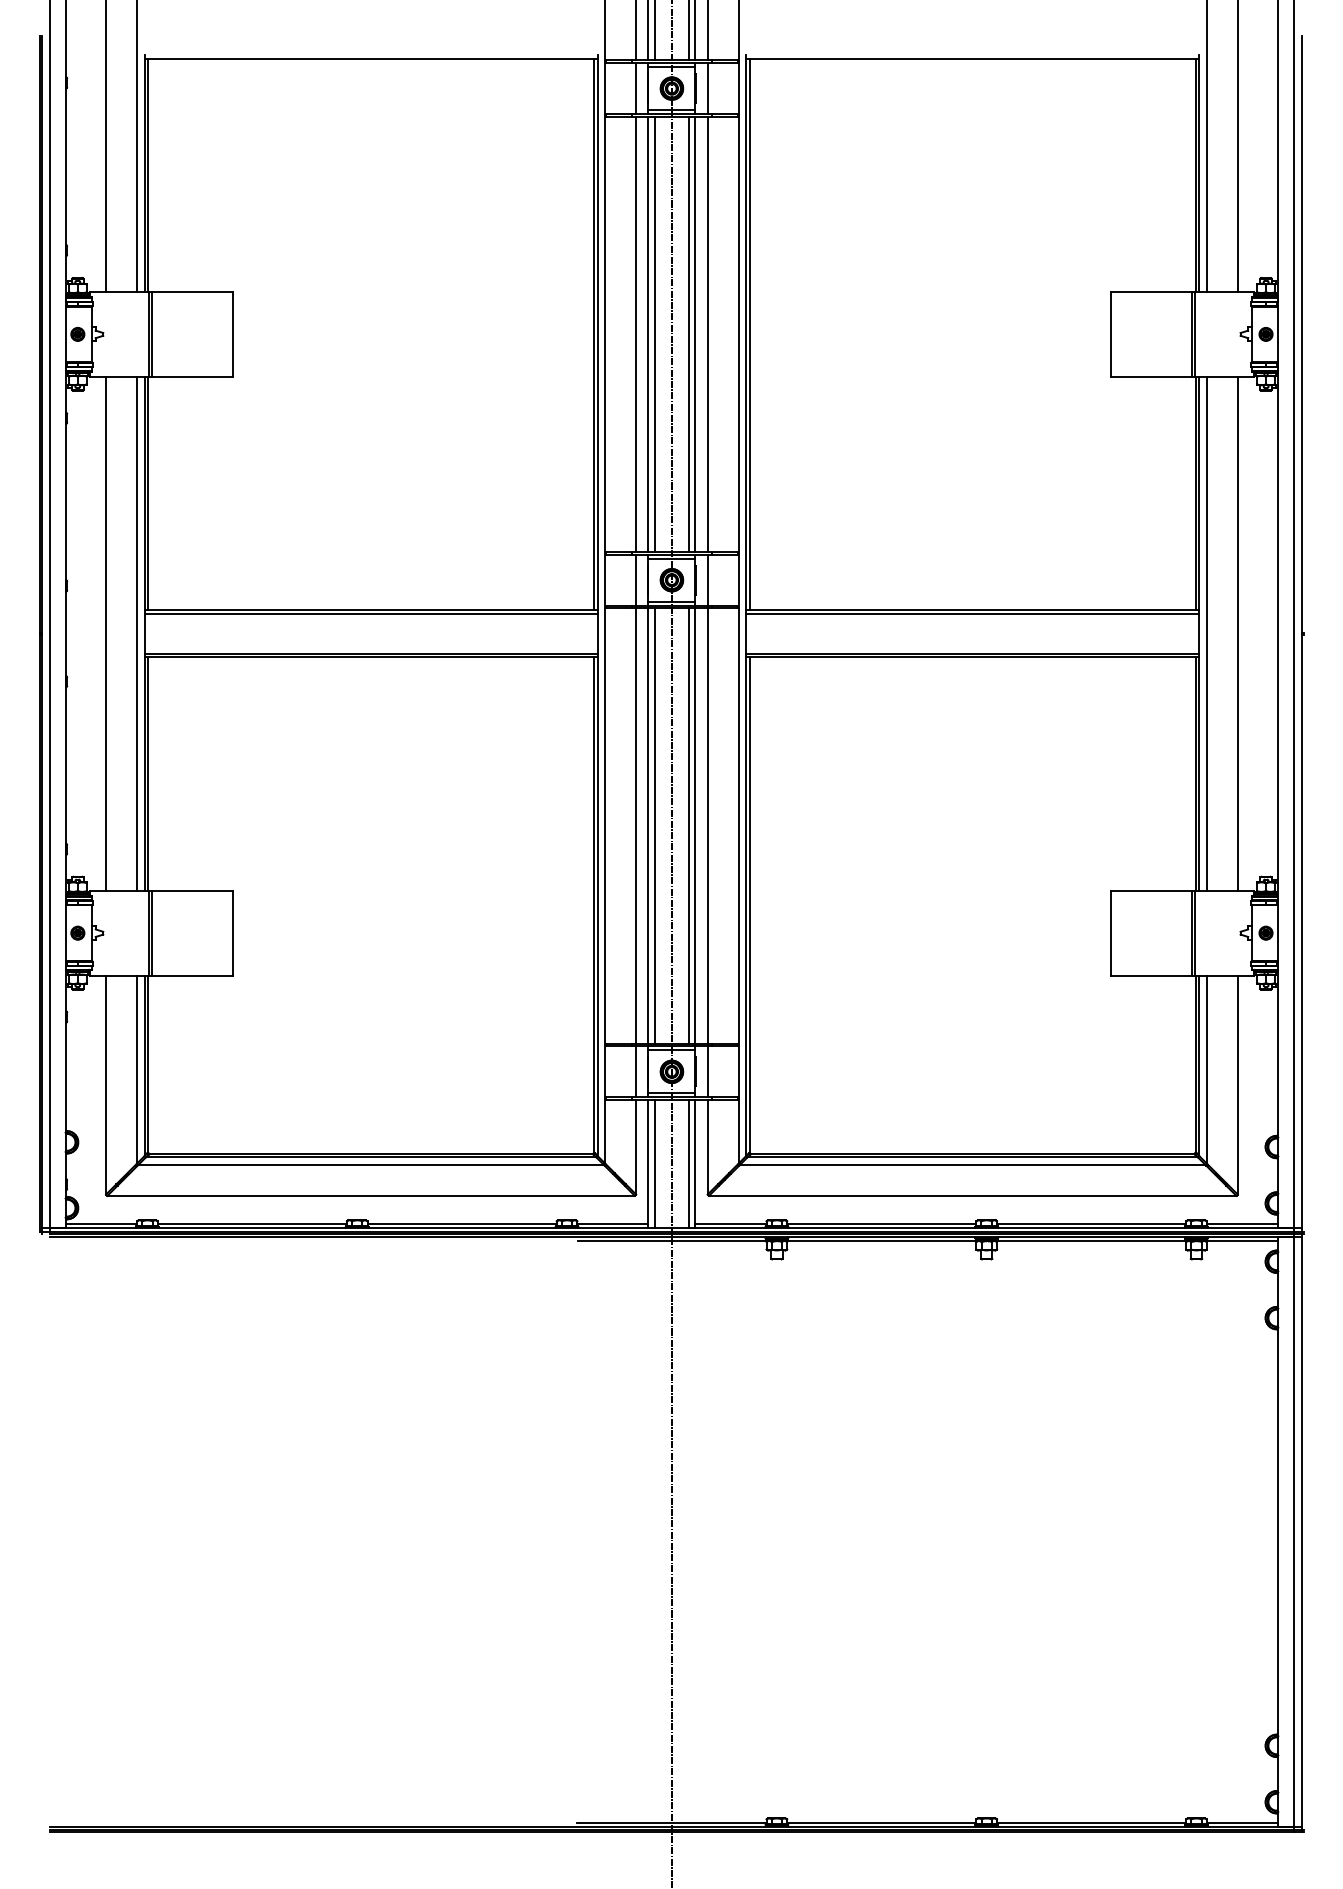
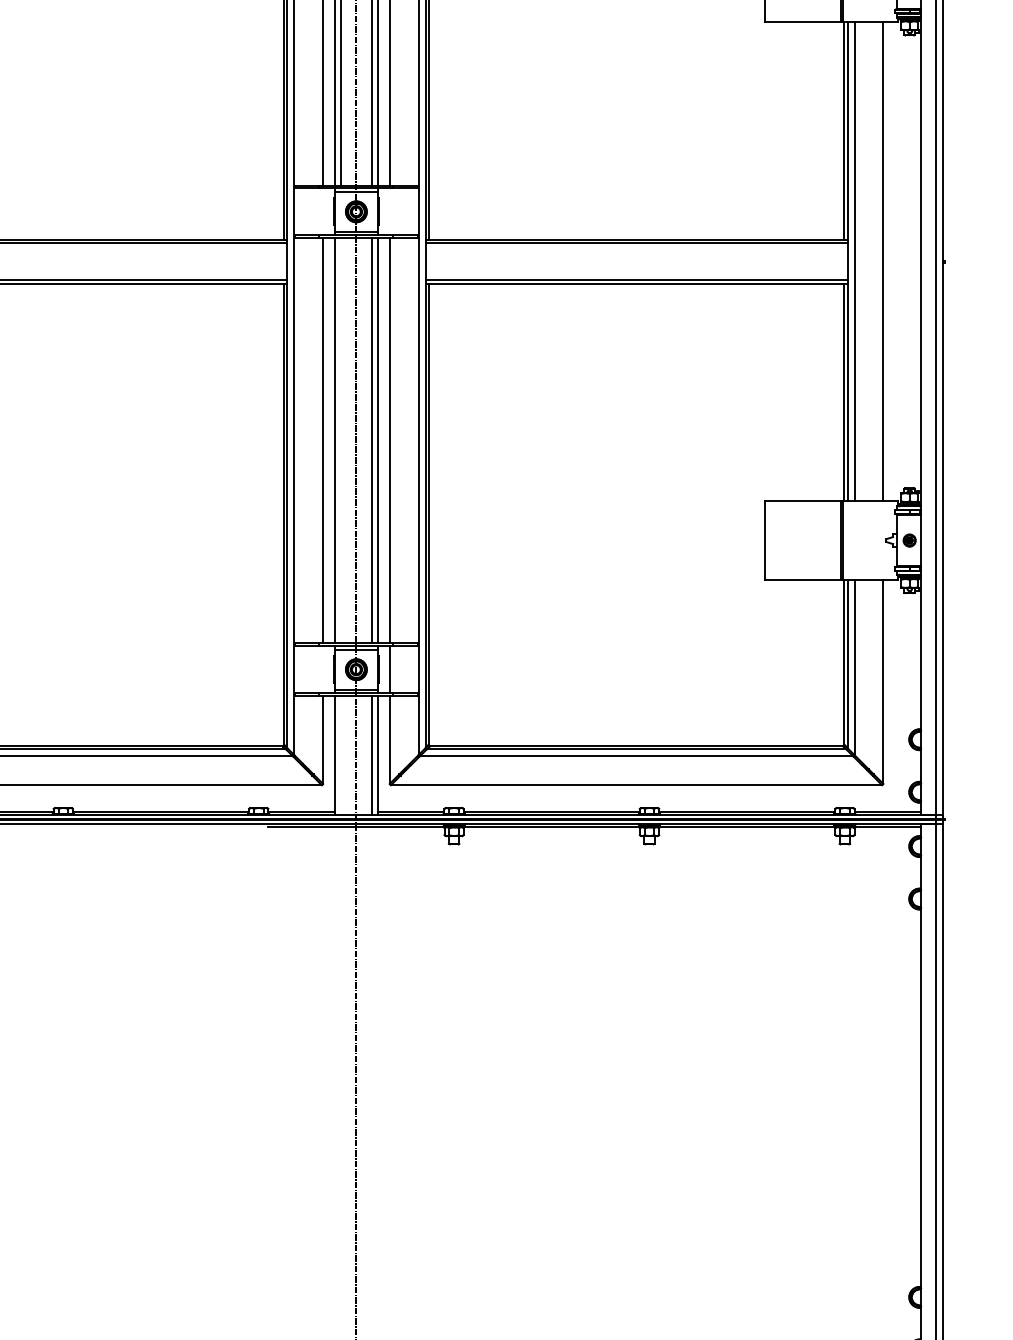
line: (636, 579) -> (323, 211), removed
line: (707, 579) -> (389, 211), removed
line: (655, 825) -> (341, 440), removed
line: (636, 1071) -> (323, 669), removed
line: (655, 1163) -> (341, 755), removed

